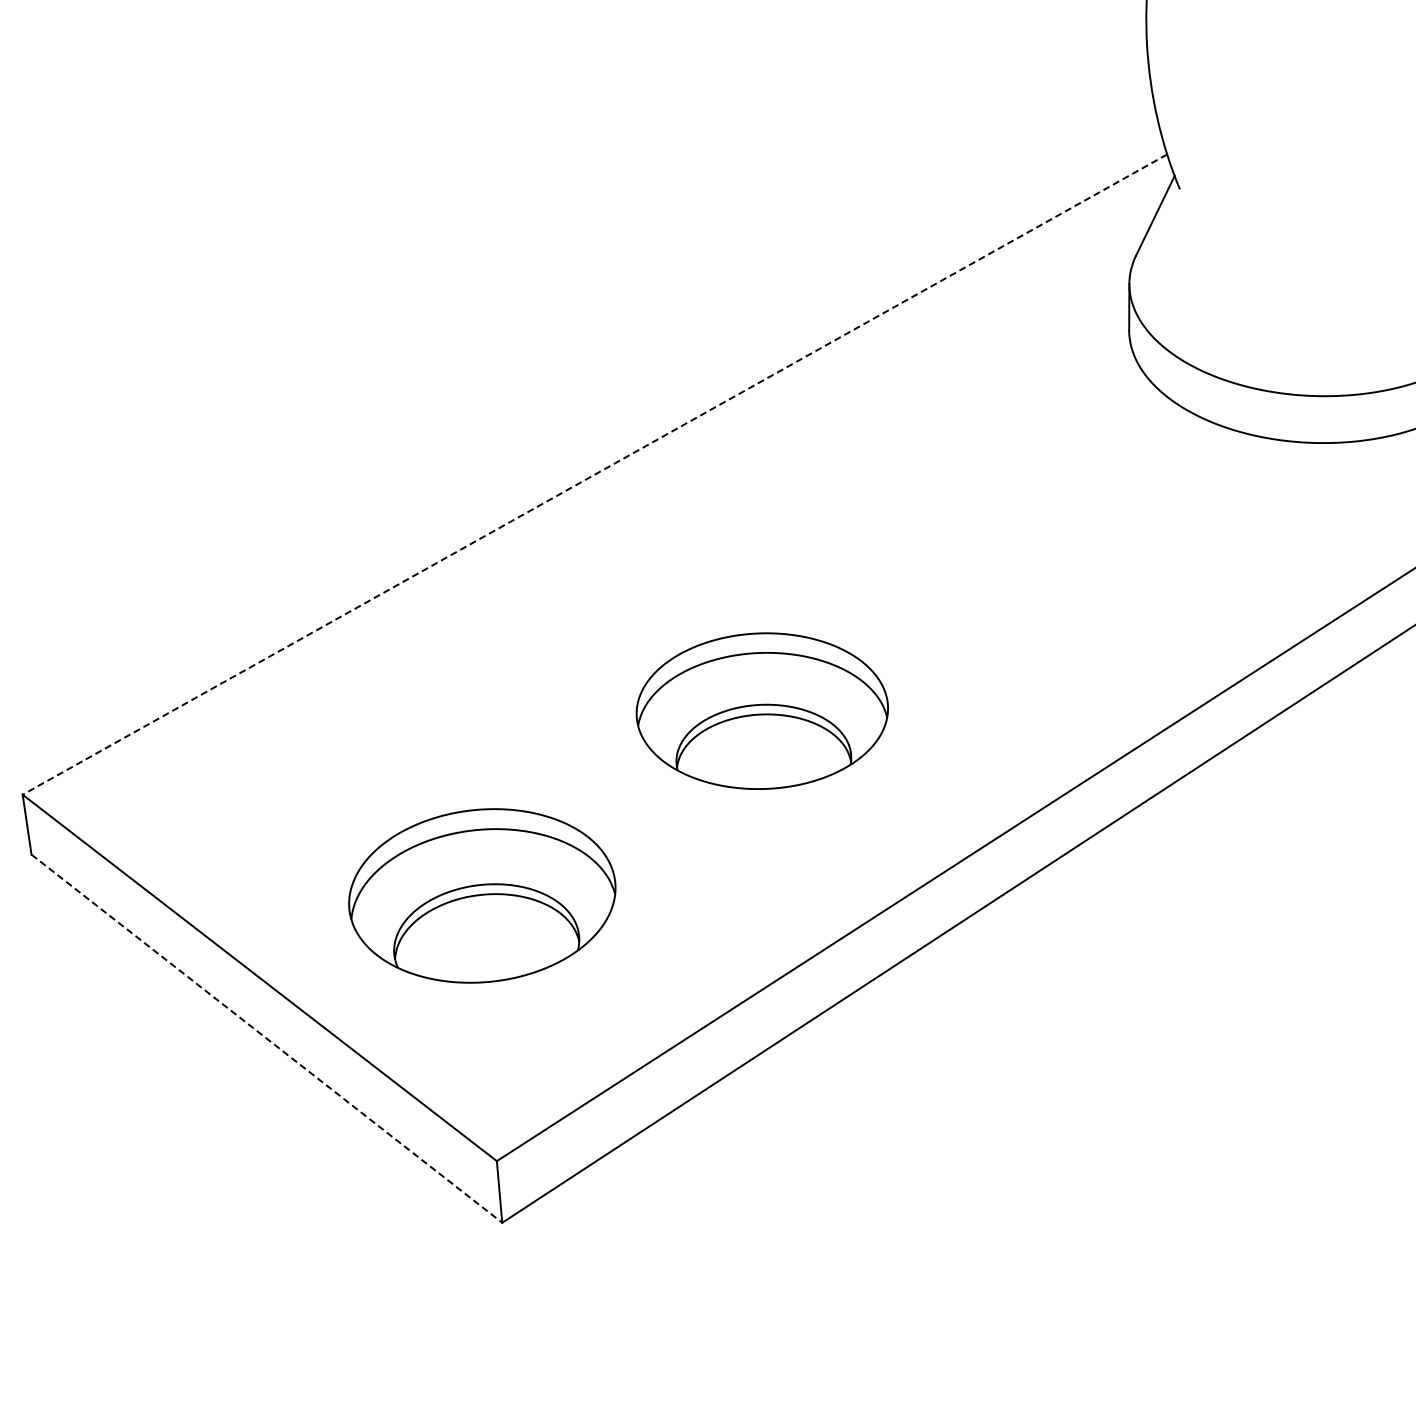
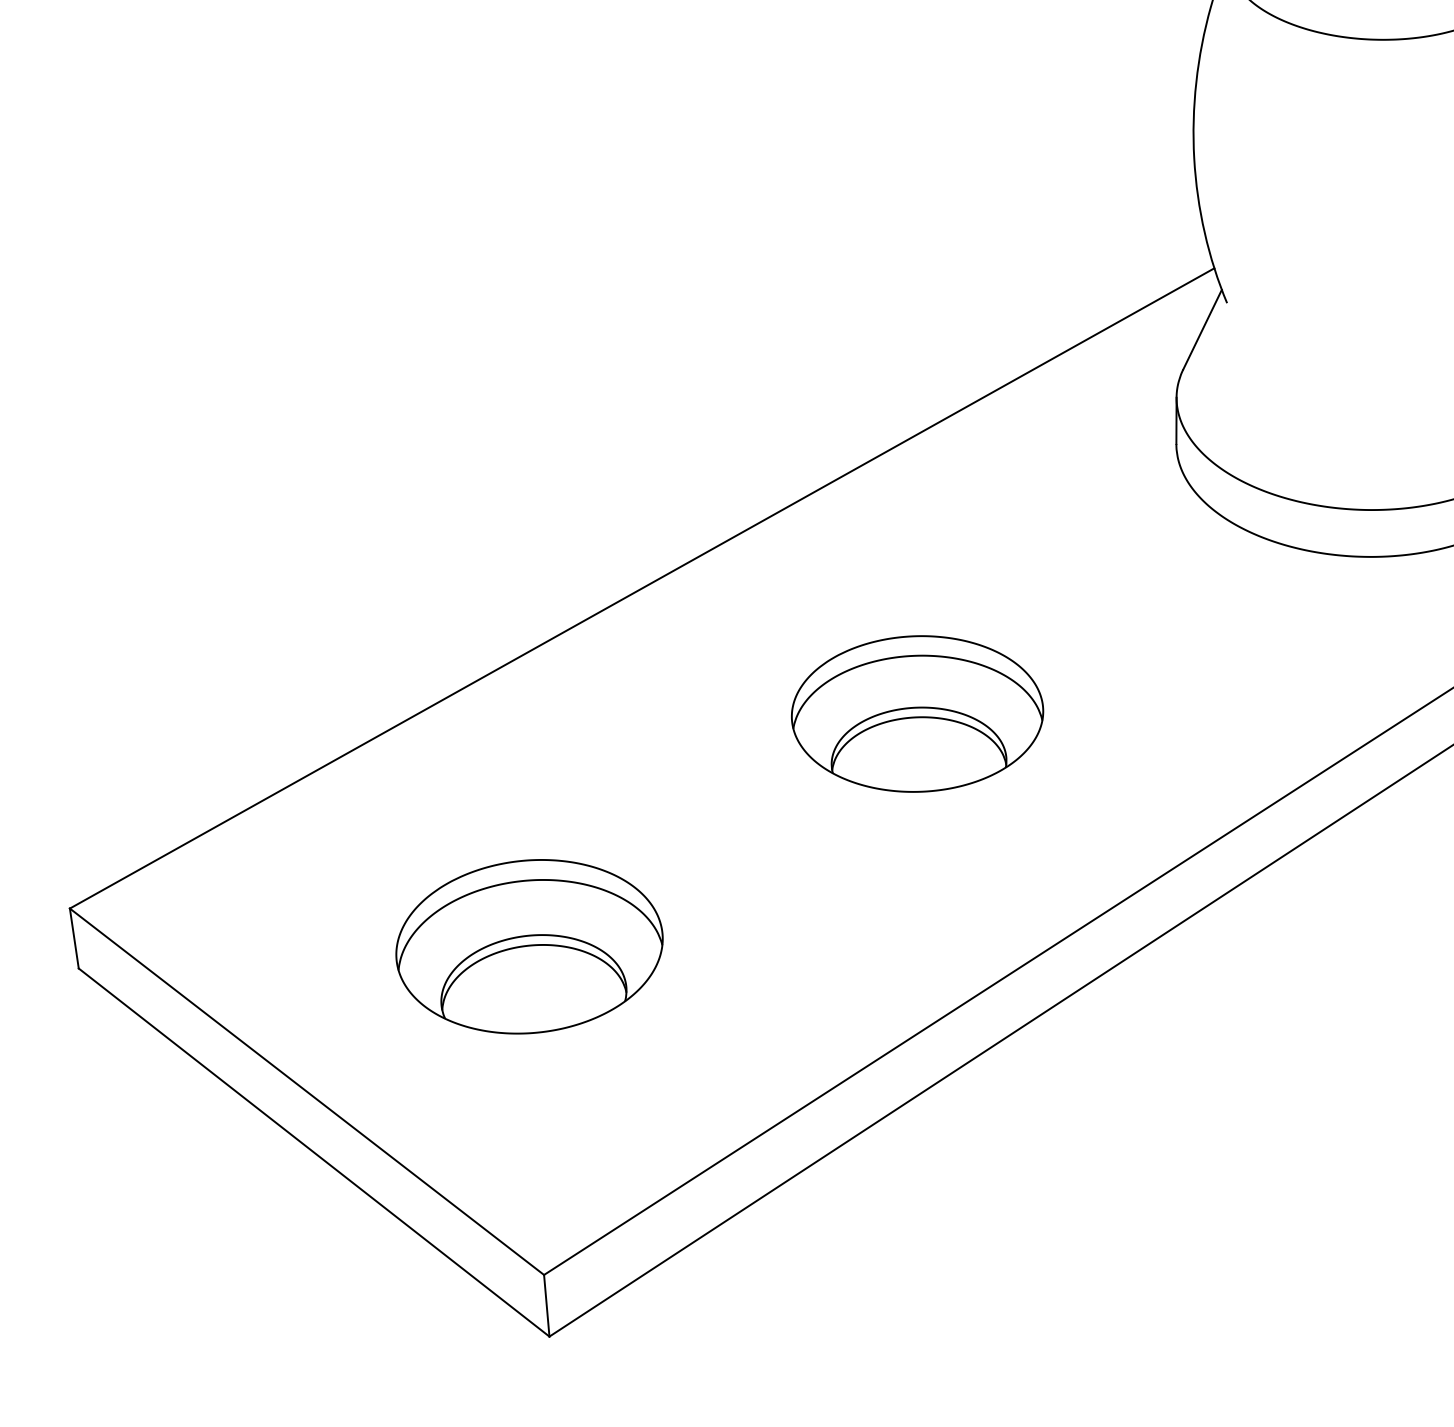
line: (595, 474) -> (642, 588), dashed -> solid
part: (762, 710) -> (917, 713), moved
part: (482, 895) -> (529, 946), moved
line: (267, 1038) -> (314, 1152), dashed -> solid

